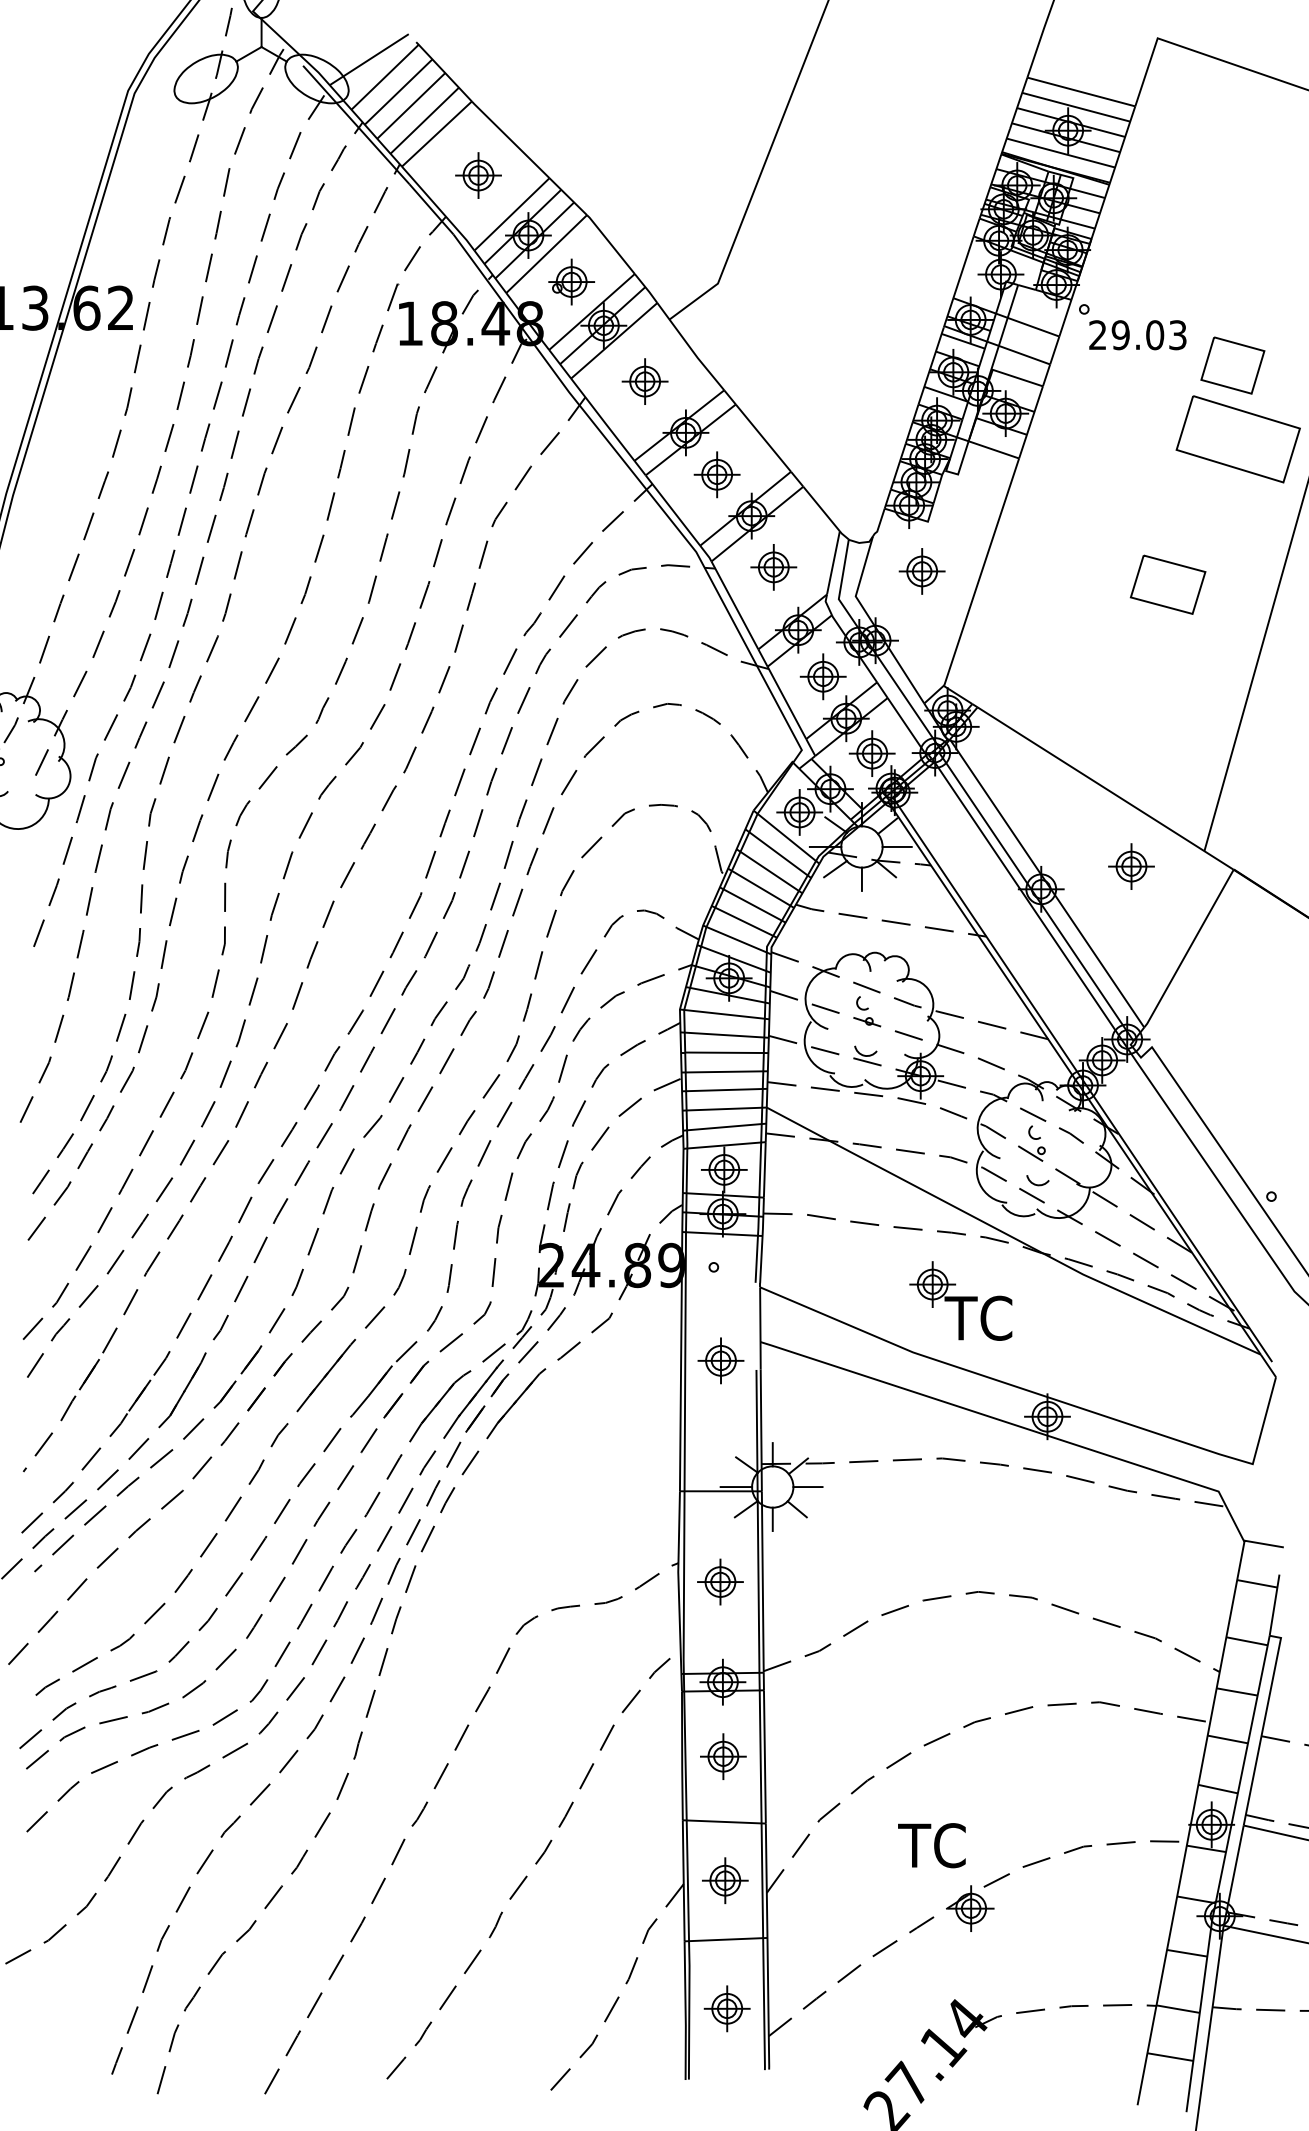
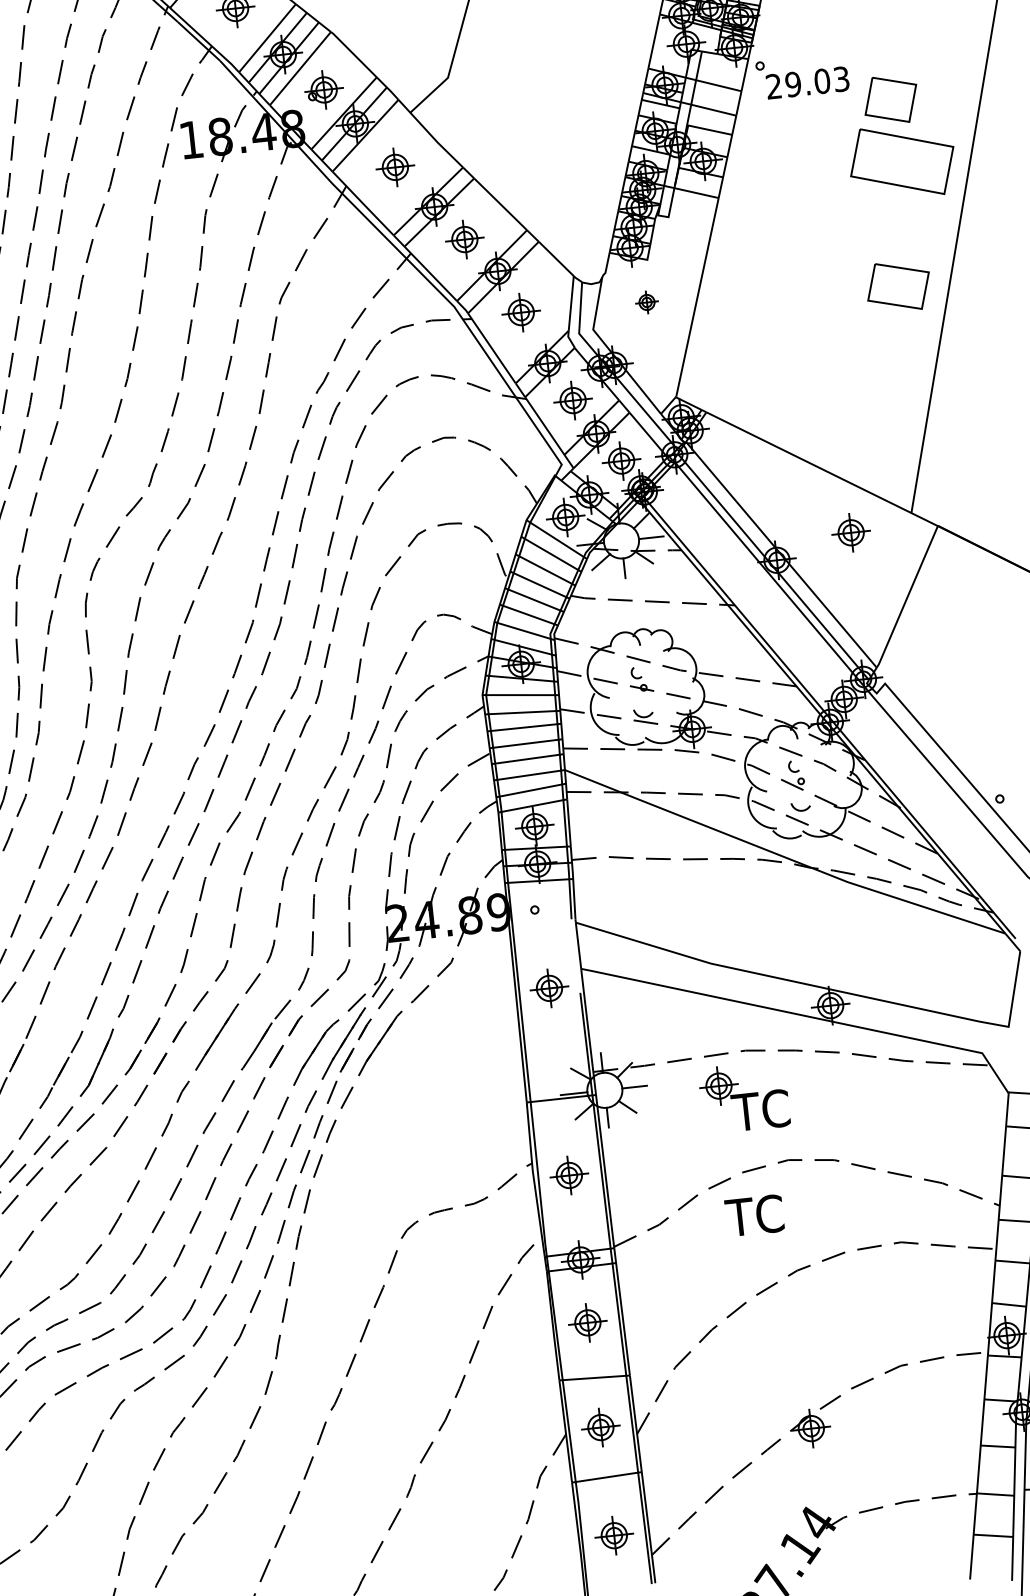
part: (921, 571) -> (646, 302), size x0.6
part: (1167, 584) -> (897, 286), moved
part: (960, 1300) -> (743, 1097), moved
text: (931, 1845) -> (754, 1215), moved

